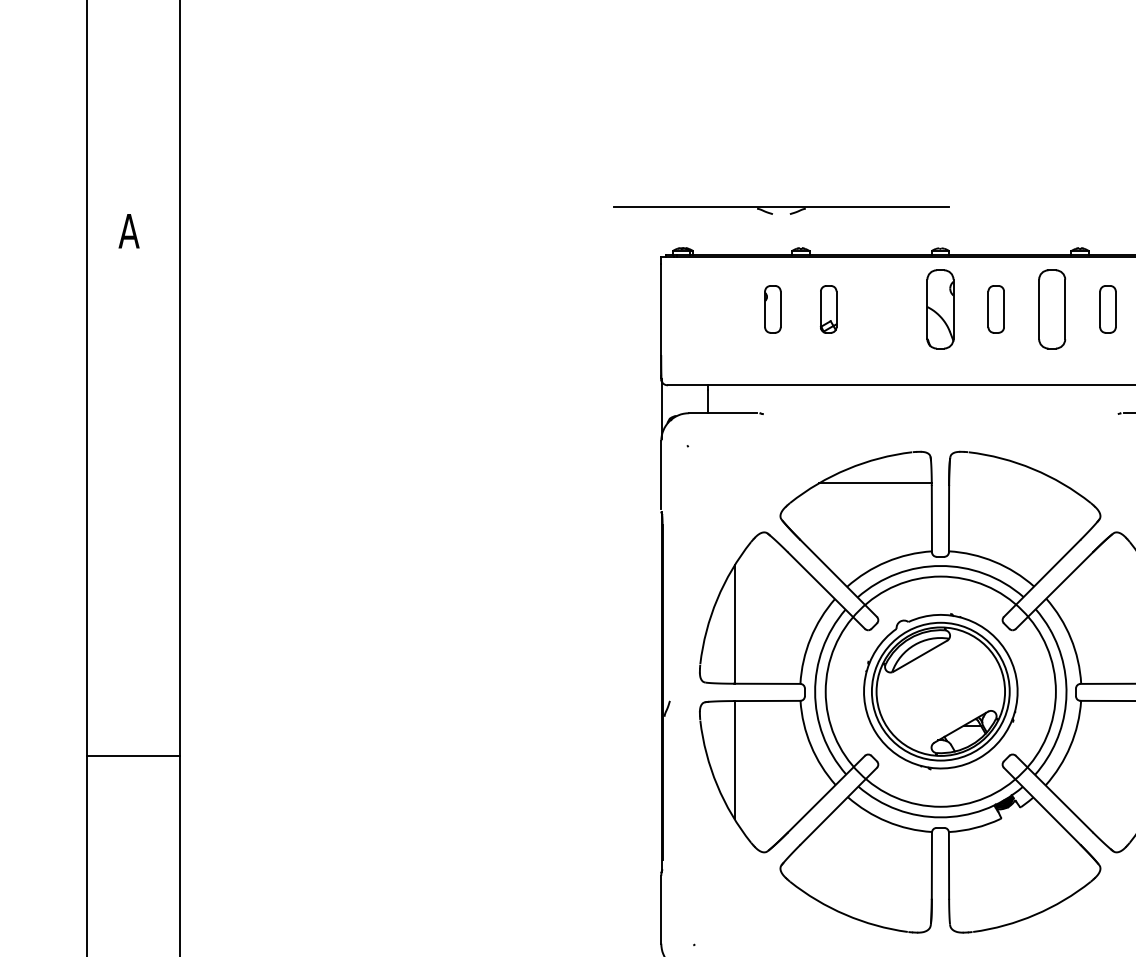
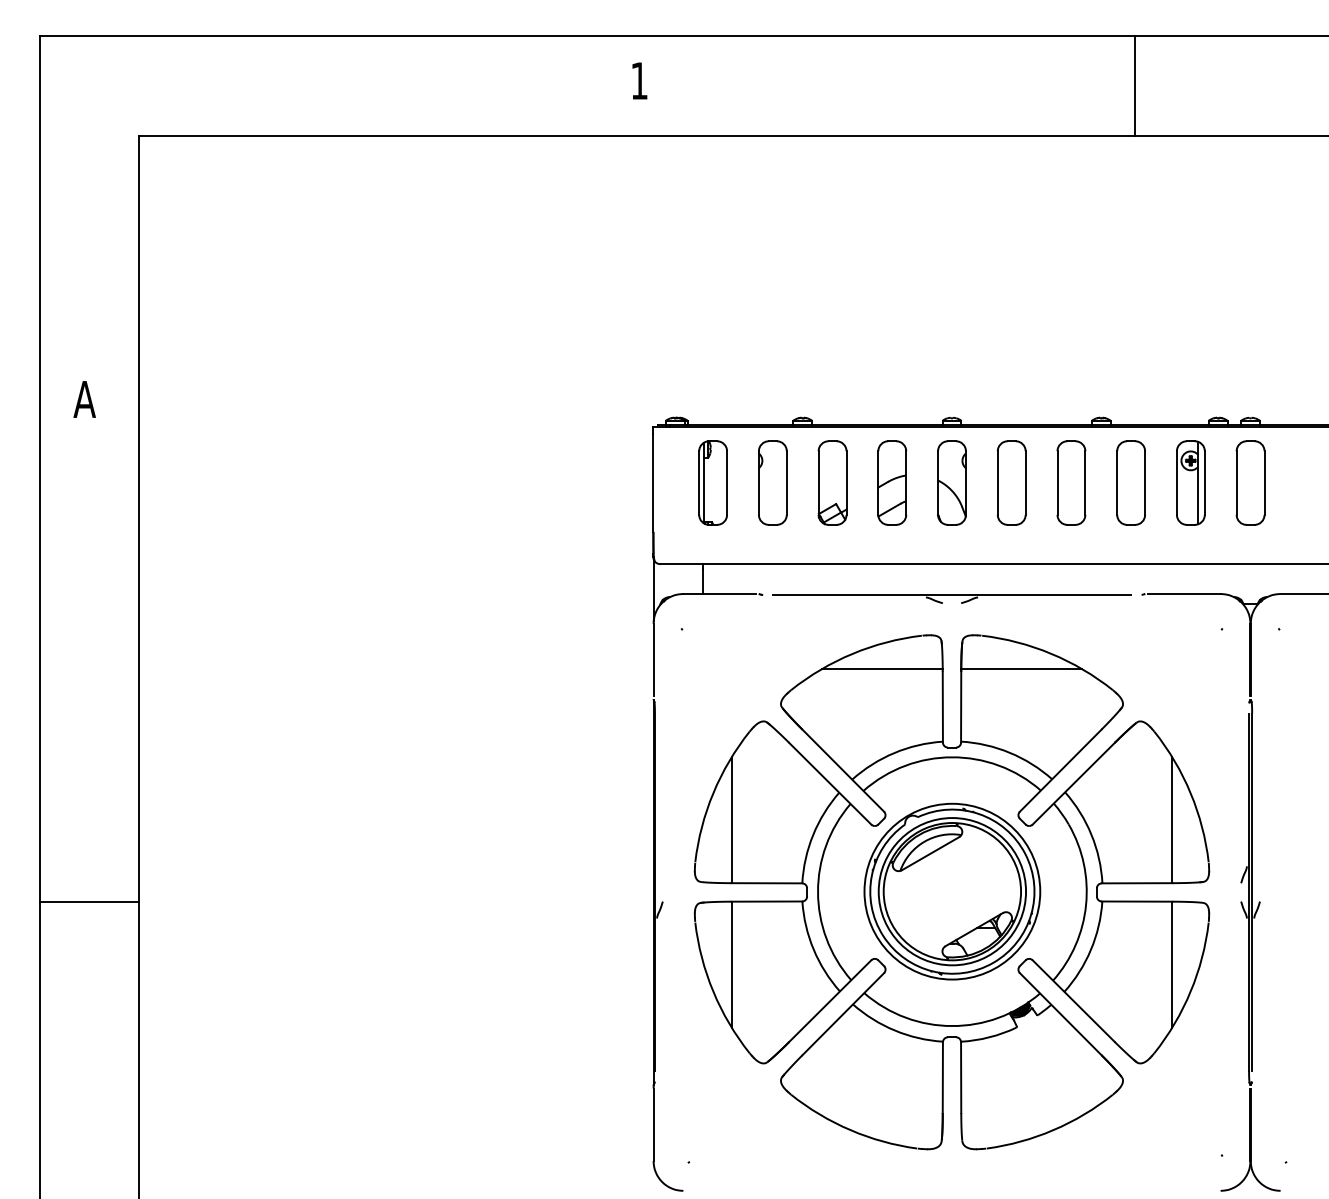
part: (780, 209) -> (951, 598), moved
part: (716, 308) -> (712, 482), added
part: (772, 308) -> (772, 482), size x1.67
part: (828, 308) -> (832, 482), size x1.67
part: (884, 308) -> (892, 482), added
part: (996, 308) -> (1011, 482), size x1.67
part: (1107, 308) -> (1130, 482), size x1.67
line: (1005, 483) -> (1021, 669), added
circle: (940, 691) -> (952, 891), size x0.71
line: (133, 755) -> (89, 901), moved

